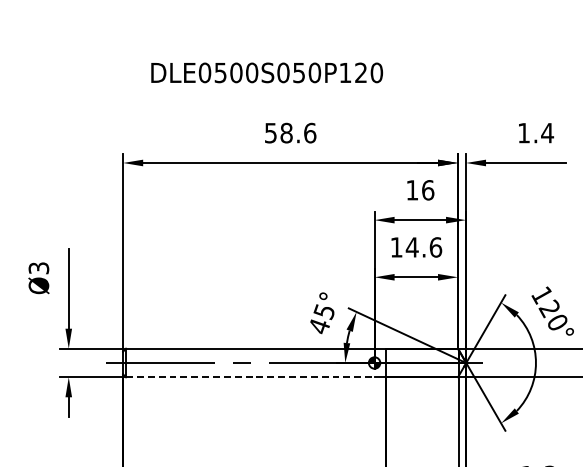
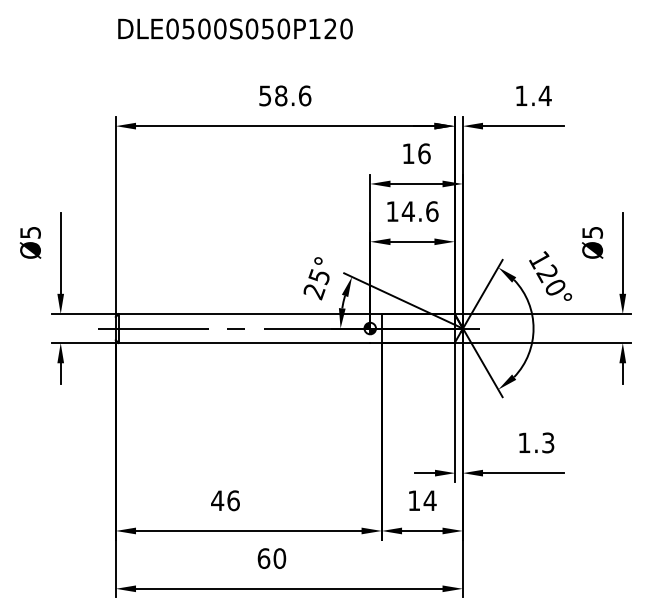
text: (267, 72) -> (235, 28), moved
text: (38, 268) -> (30, 232), Ø3 -> Ø5
text: (319, 327) -> (314, 292), 45° -> 25°
line: (250, 377) -> (244, 343), dashed -> solid

